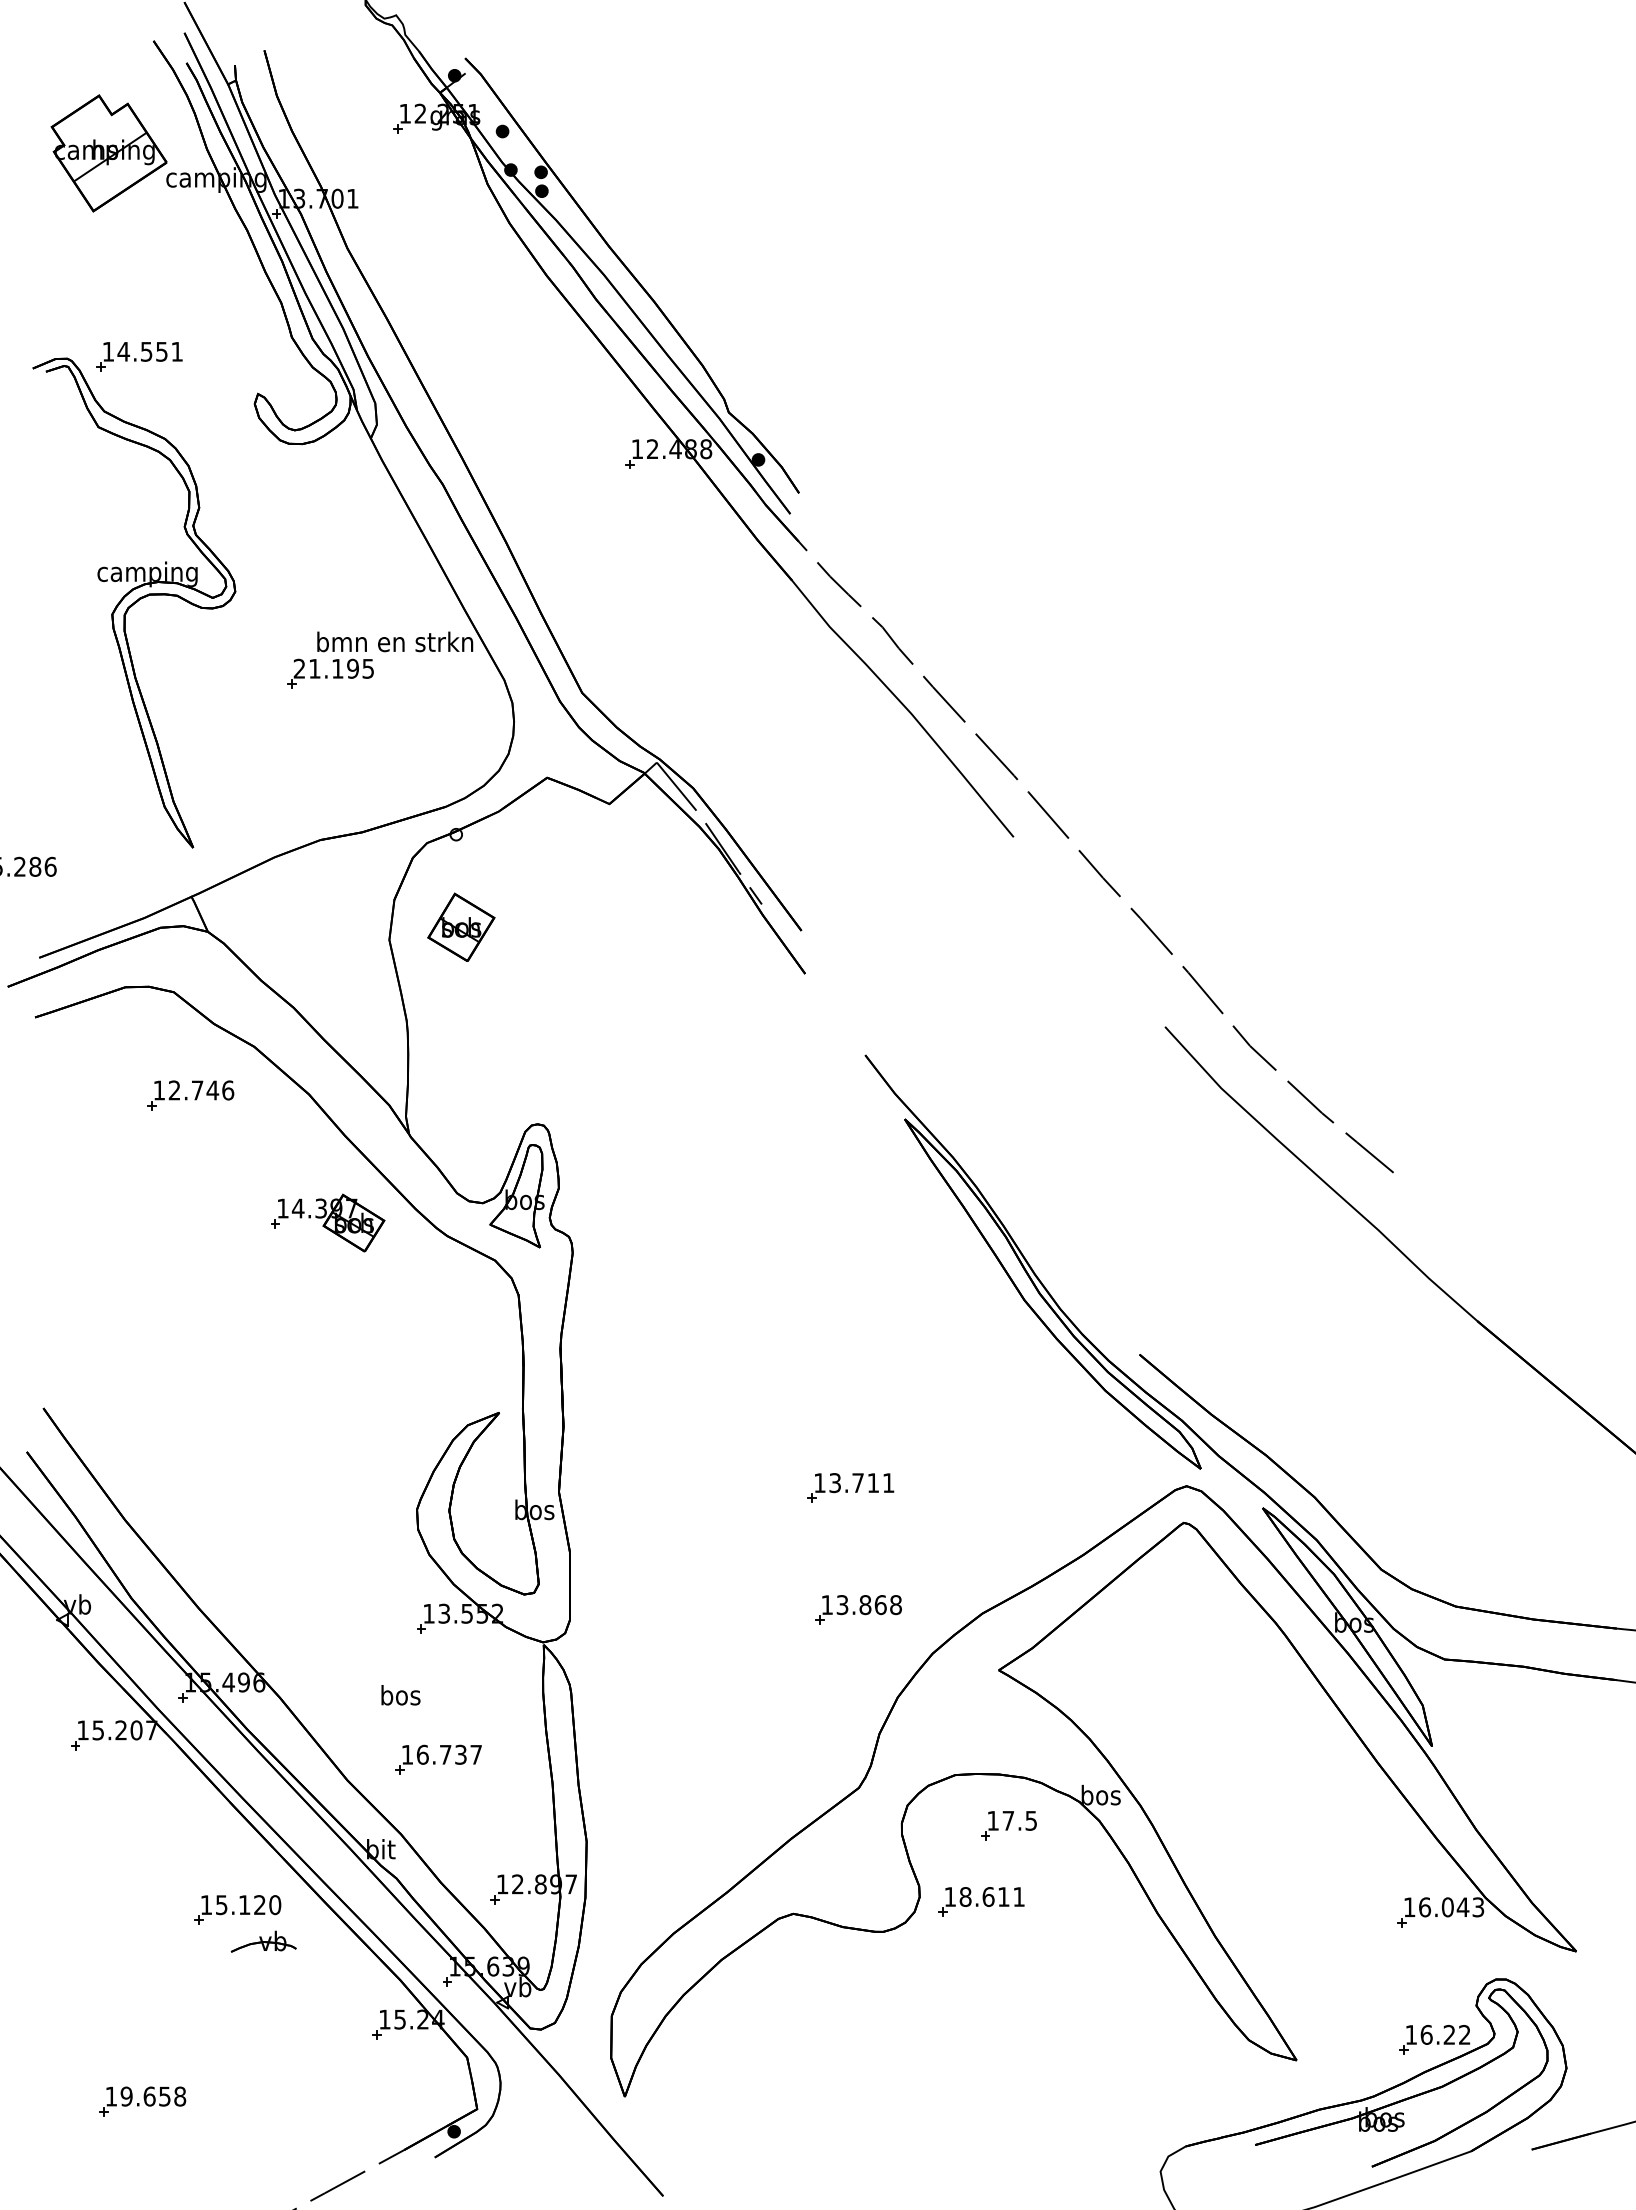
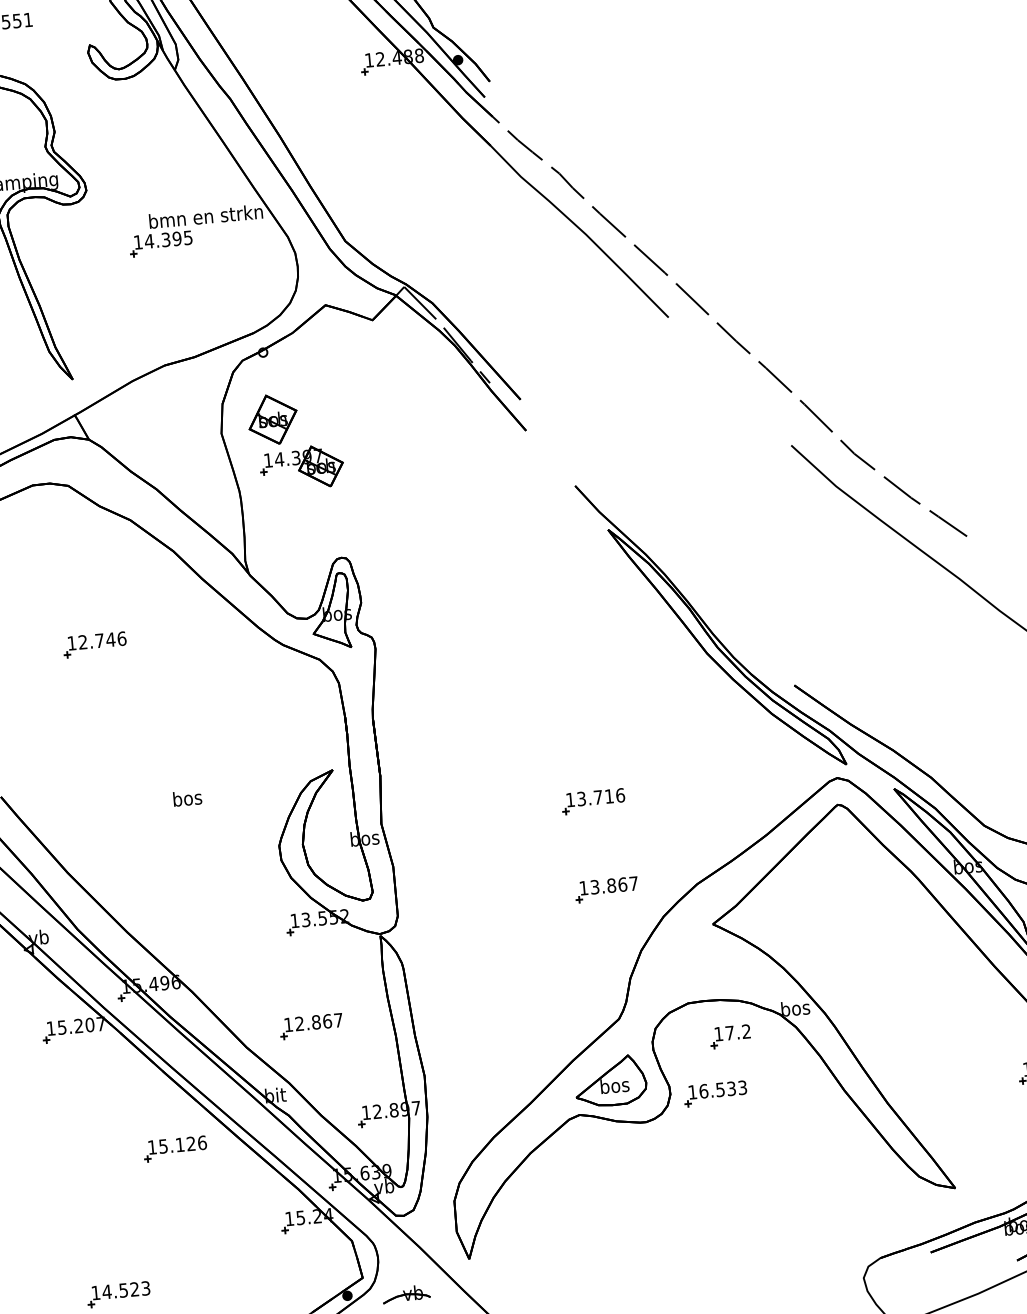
text: (318, 668) -> (152, 240), 21.195 -> 14.395
part: (190, 1095) -> (94, 644), moved
part: (328, 1222) -> (302, 467), moved
text: (888, 1483) -> (620, 795), 13.711 -> 13.716
text: (895, 1605) -> (633, 884), 13.868 -> 13.867
text: (400, 1695) -> (187, 798), moved
text: (442, 1754) -> (314, 1022), 16.737 -> 12.867
text: (1030, 1820) -> (745, 1031), 17.5 -> 17.2
part: (839, 1871) -> (610, 1081), added
text: (991, 1897) -> (722, 1089), 18.611 -> 16.533
text: (275, 1904) -> (202, 1142), 15.120 -> 15.126
part: (263, 1941) -> (406, 1293), moved
text: (153, 2096) -> (126, 1290), 19.658 -> 14.523

